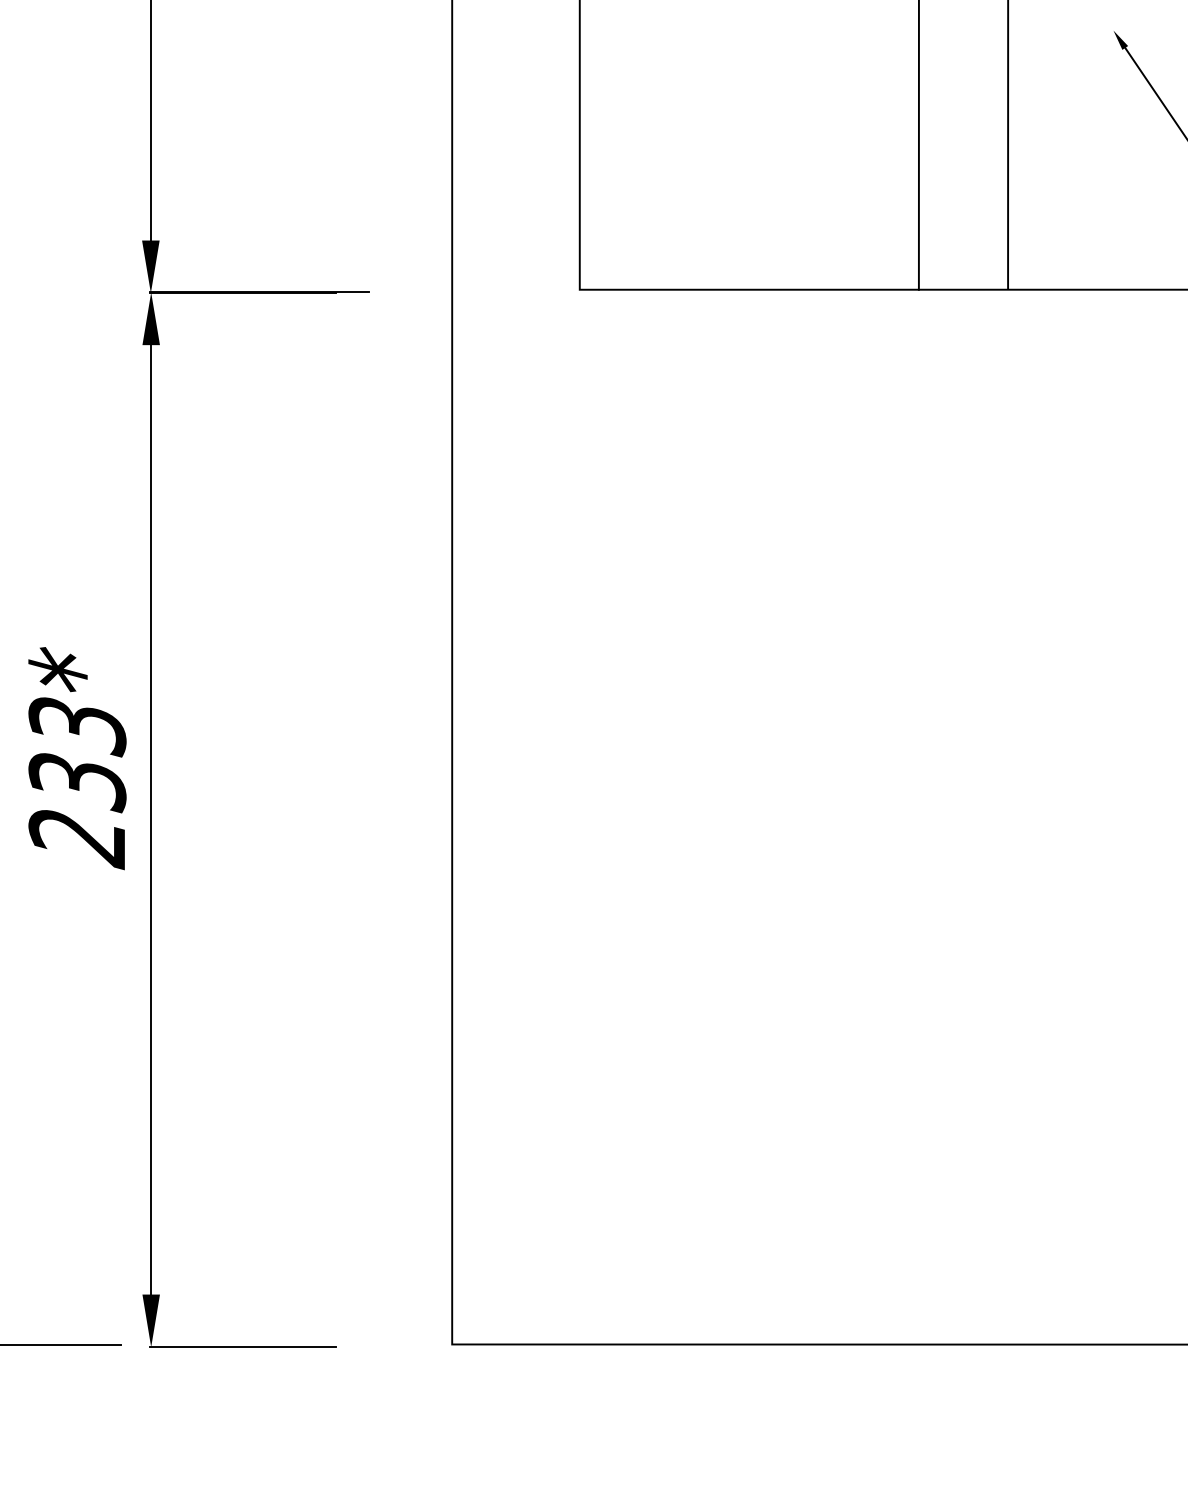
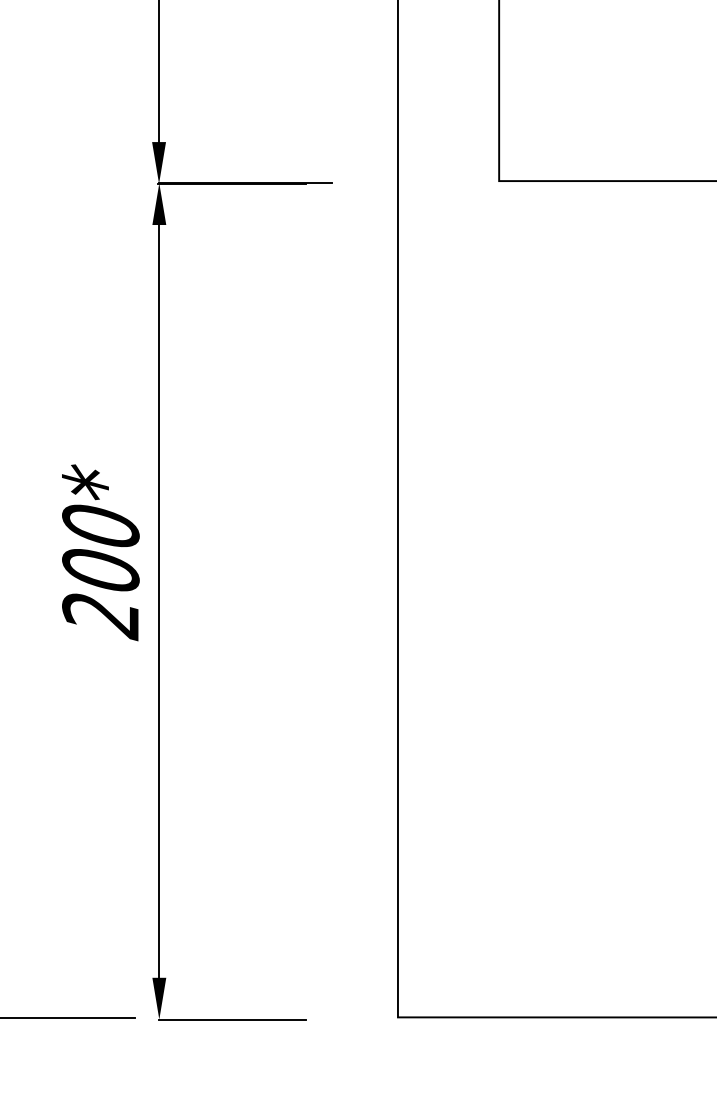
text: (77, 755) -> (100, 550), 233* -> 200*

